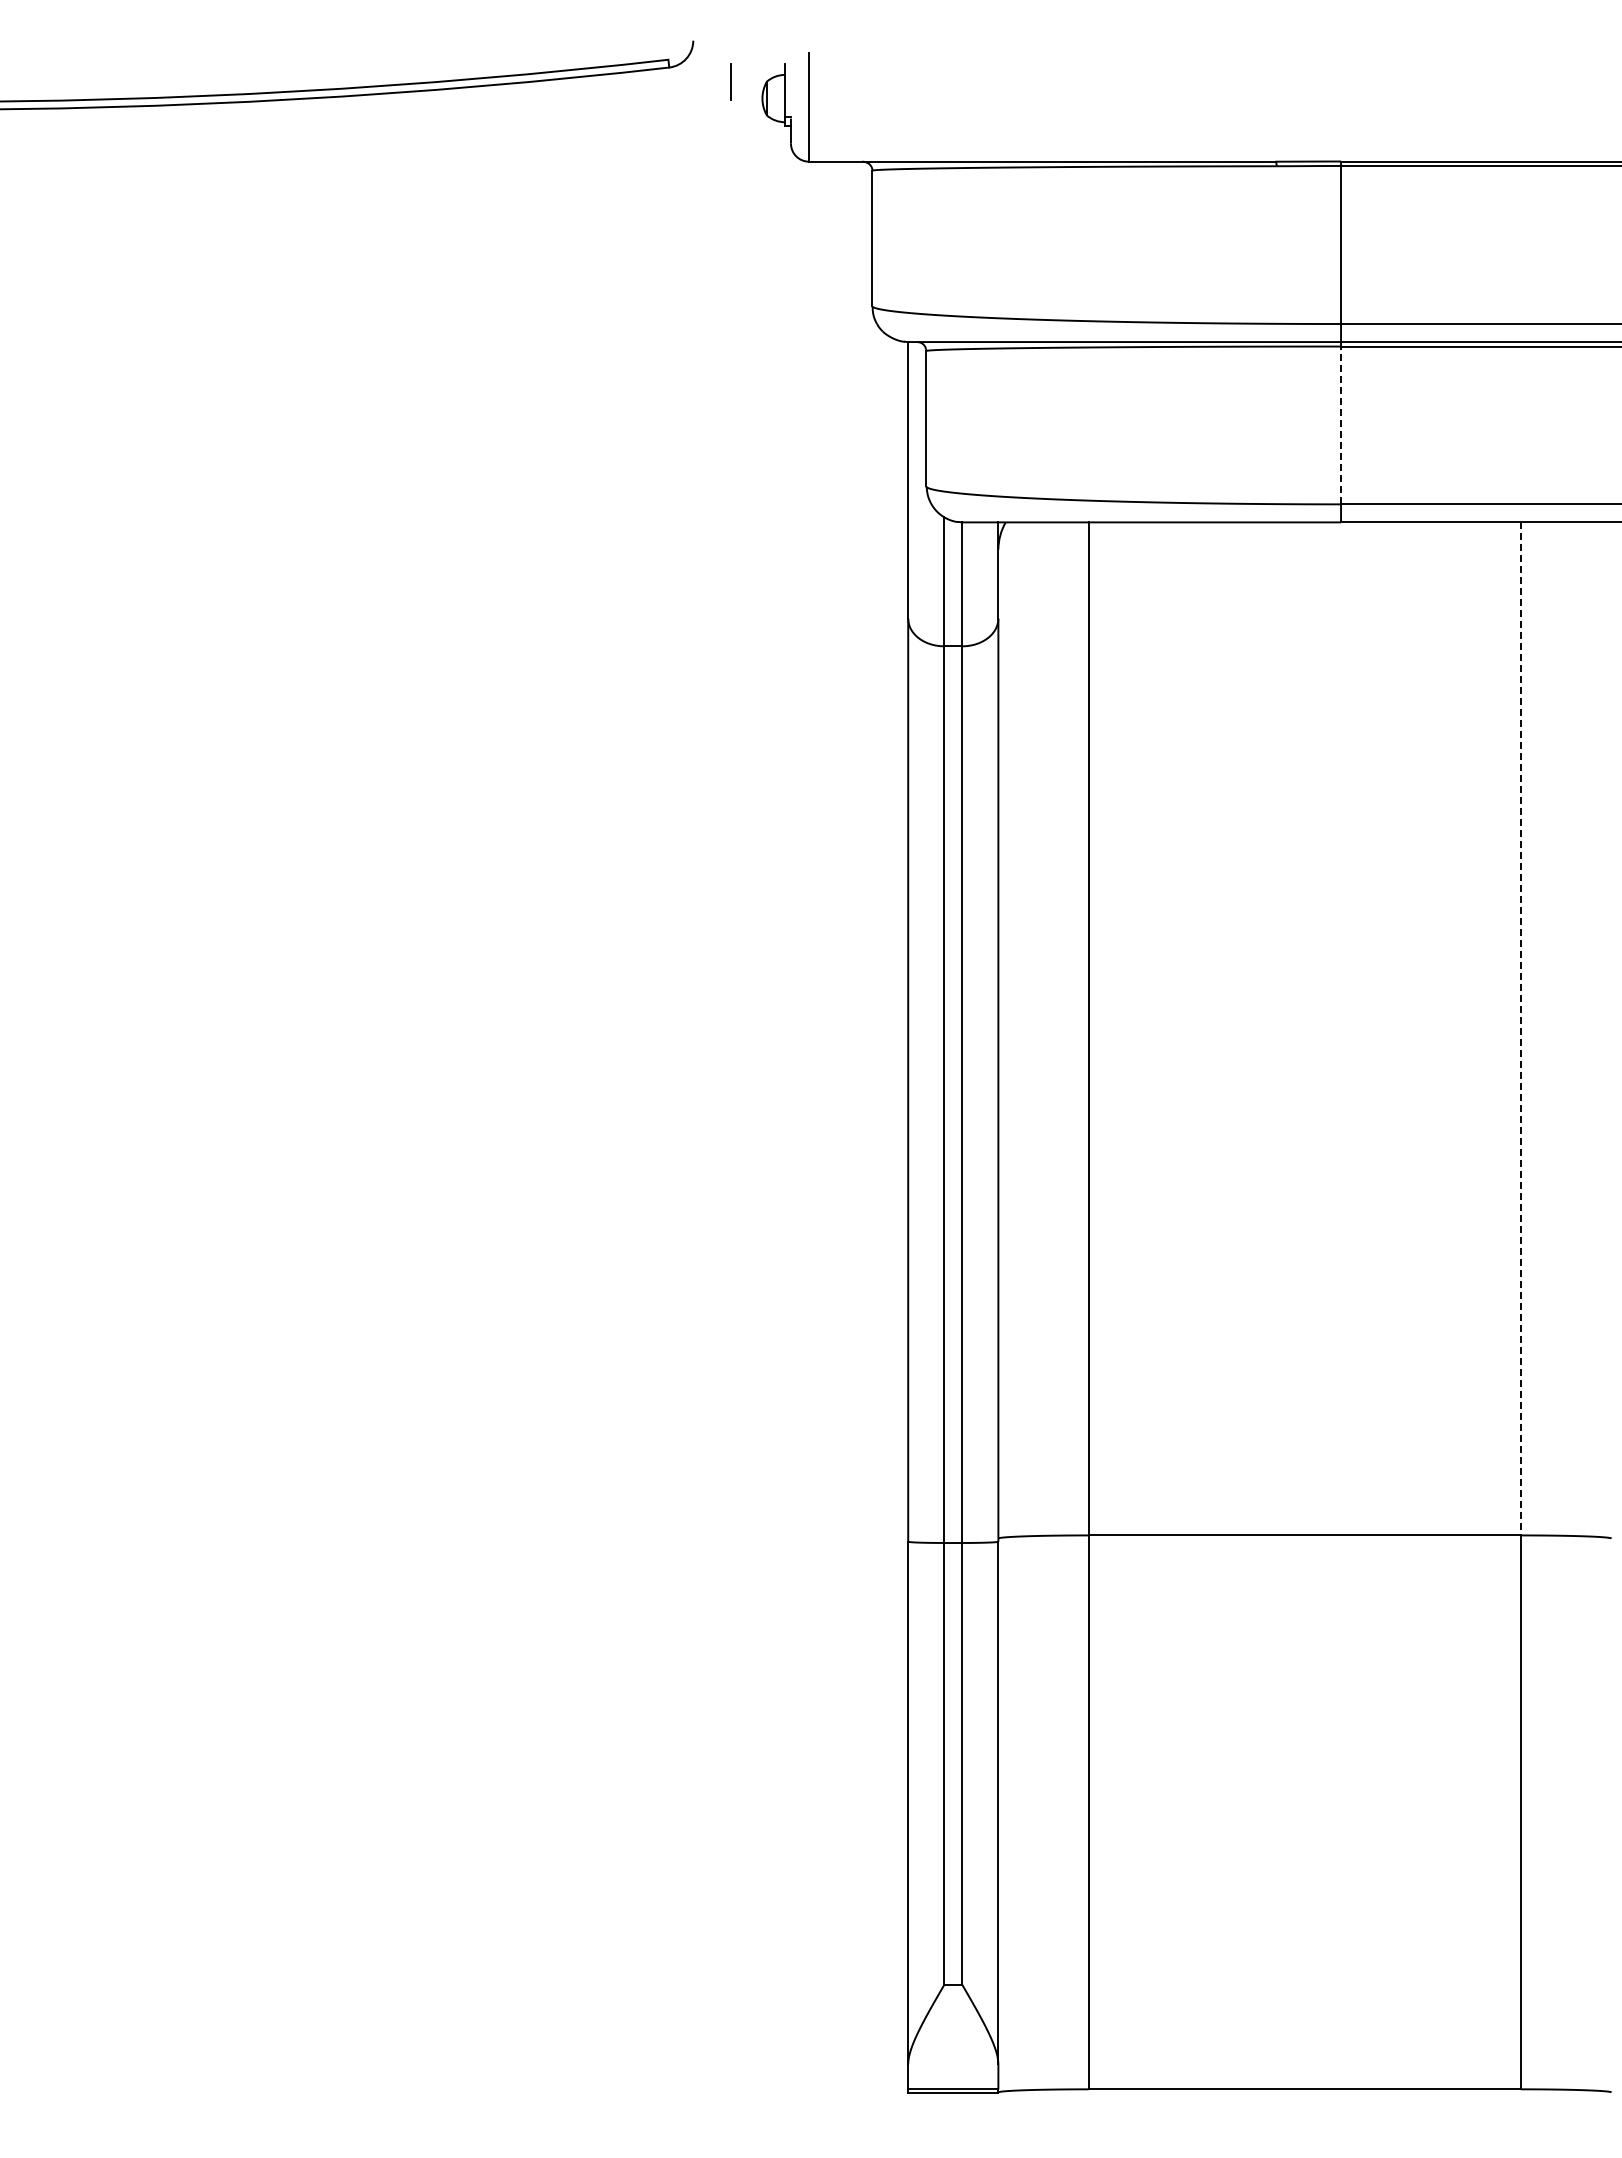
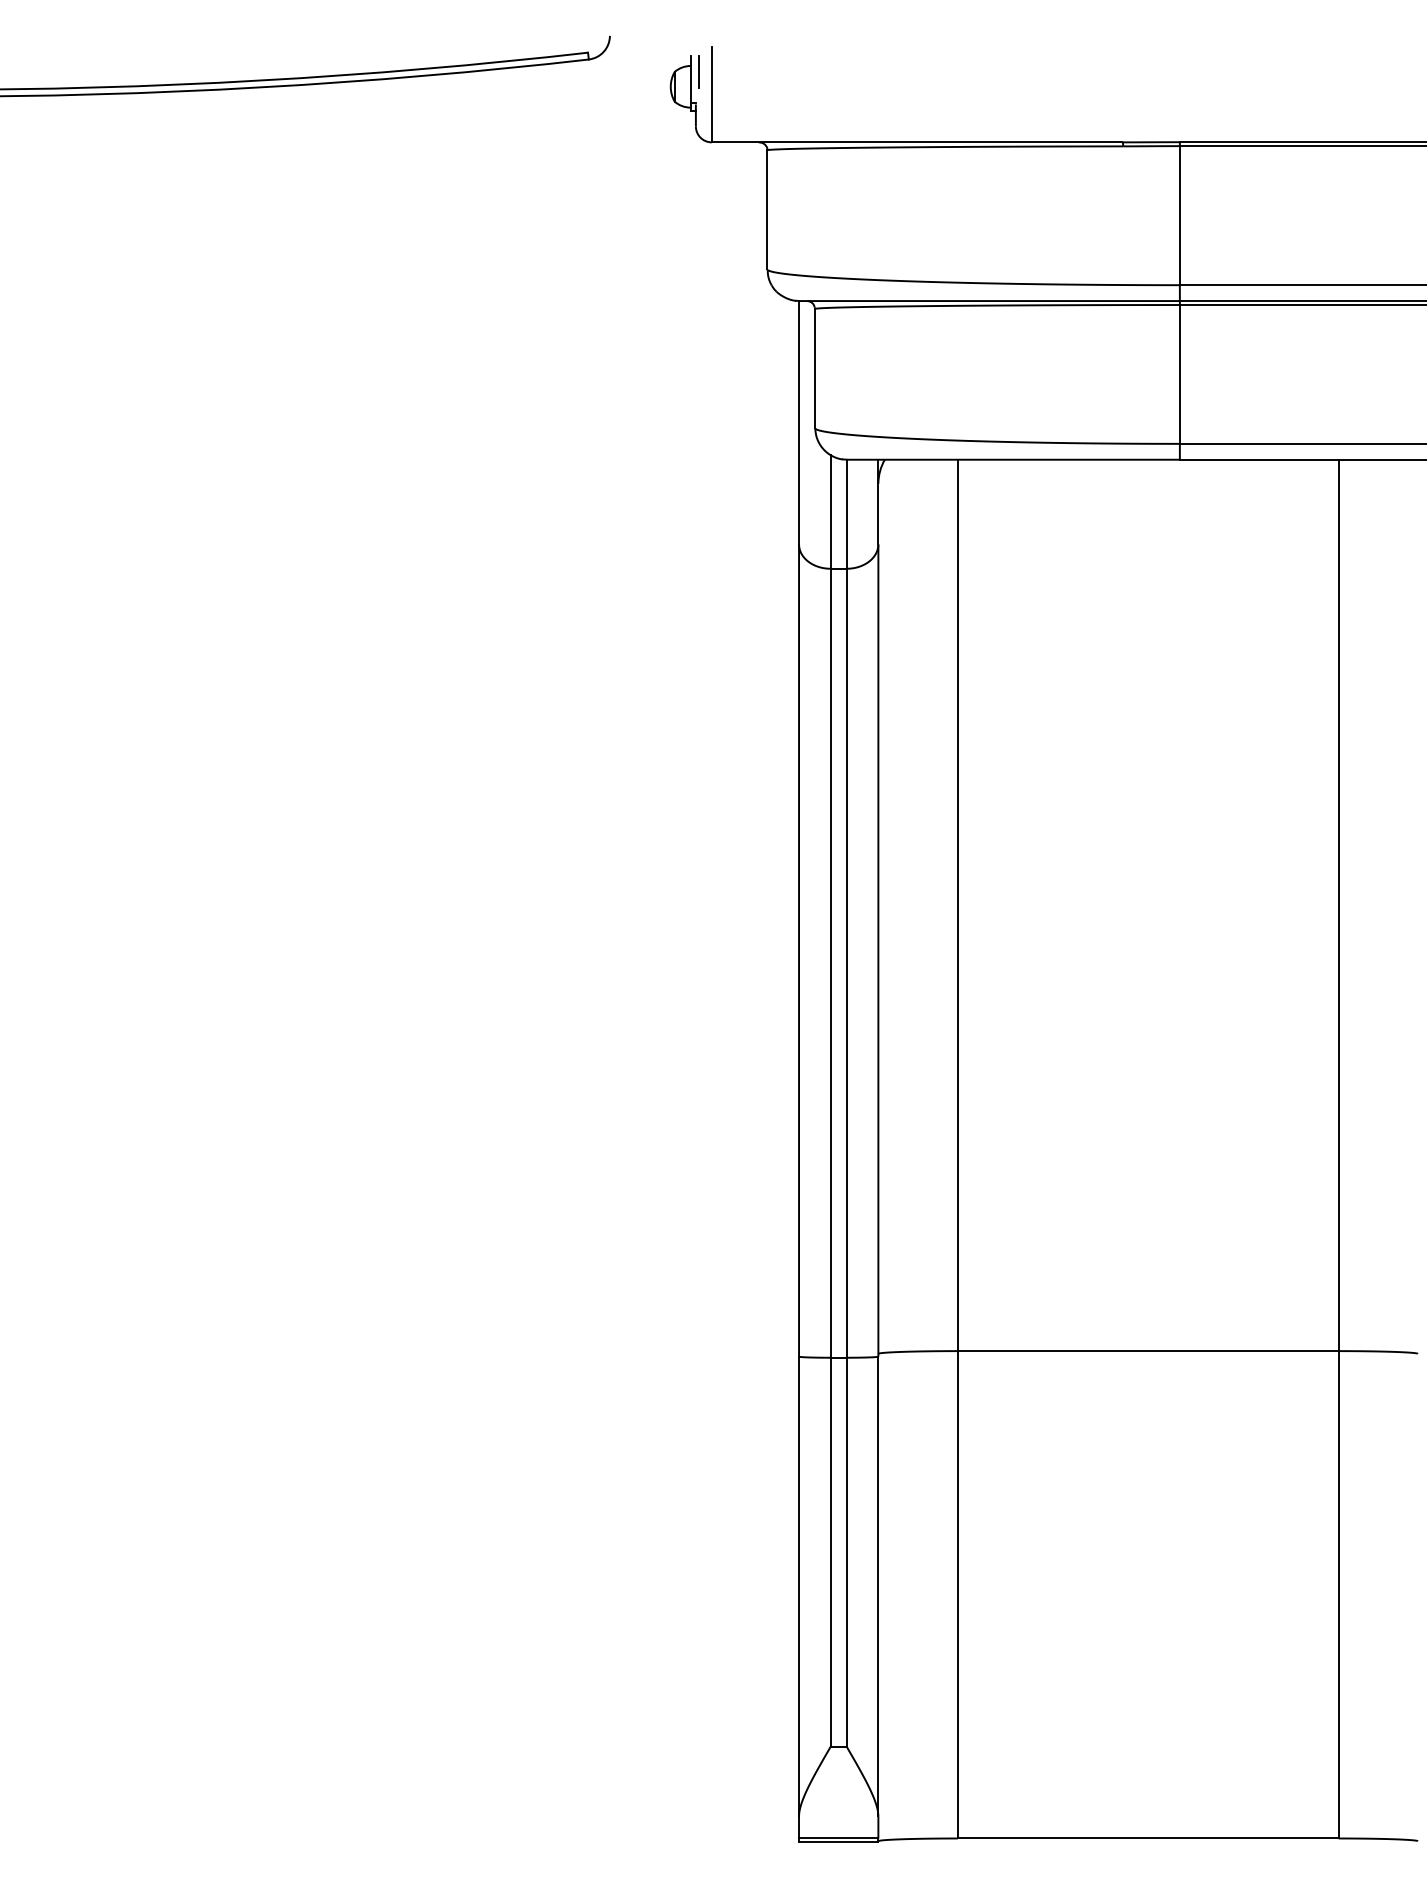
line: (730, 81) -> (698, 71), moved
line: (1341, 425) -> (1180, 374), dashed -> solid
line: (1521, 1028) -> (1338, 905), dashed -> solid

